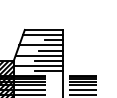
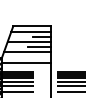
line: (48, 60) -> (36, 57), removed
line: (48, 71) -> (36, 68), removed

